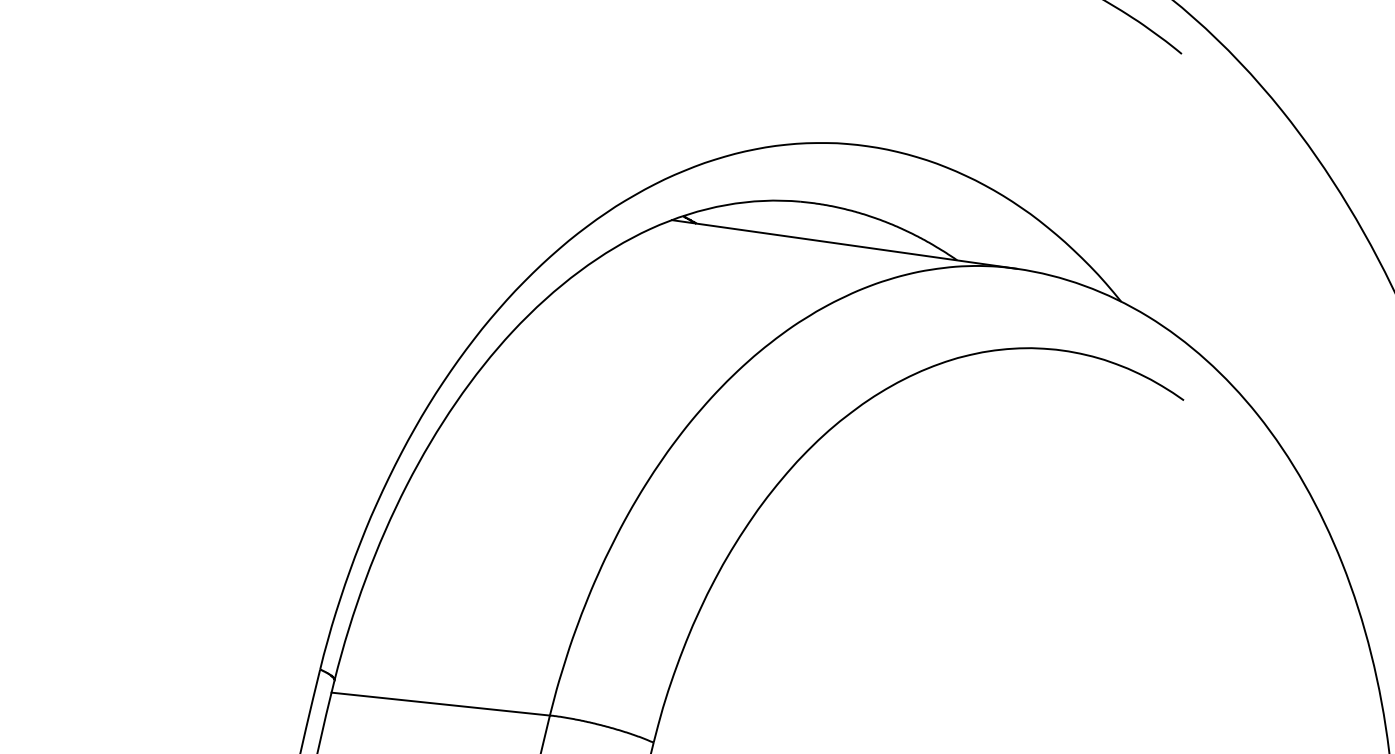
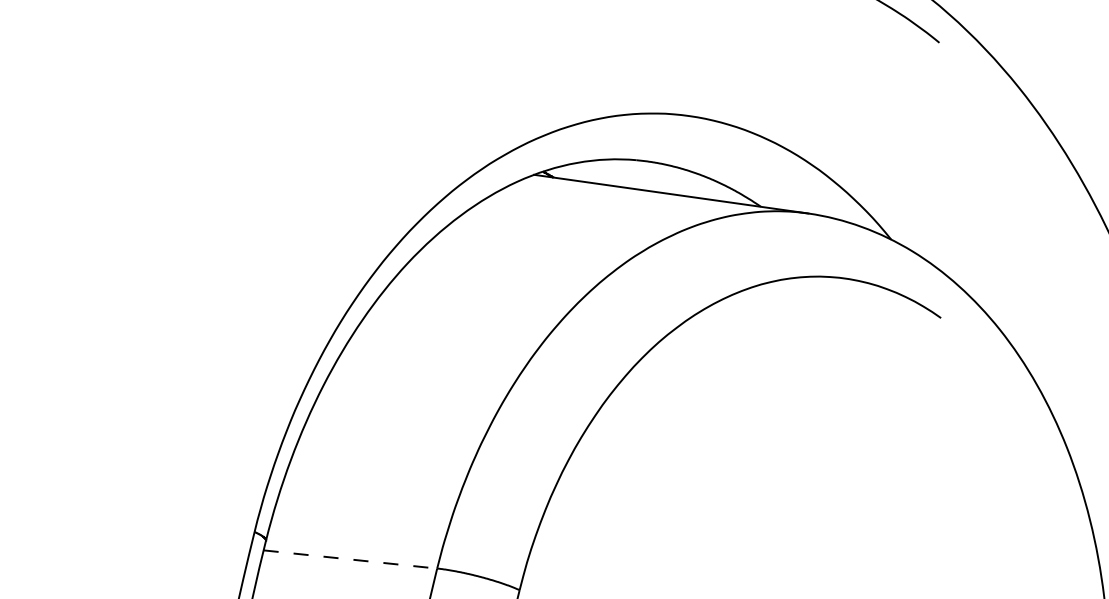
line: (440, 704) -> (350, 559), solid -> dashed

